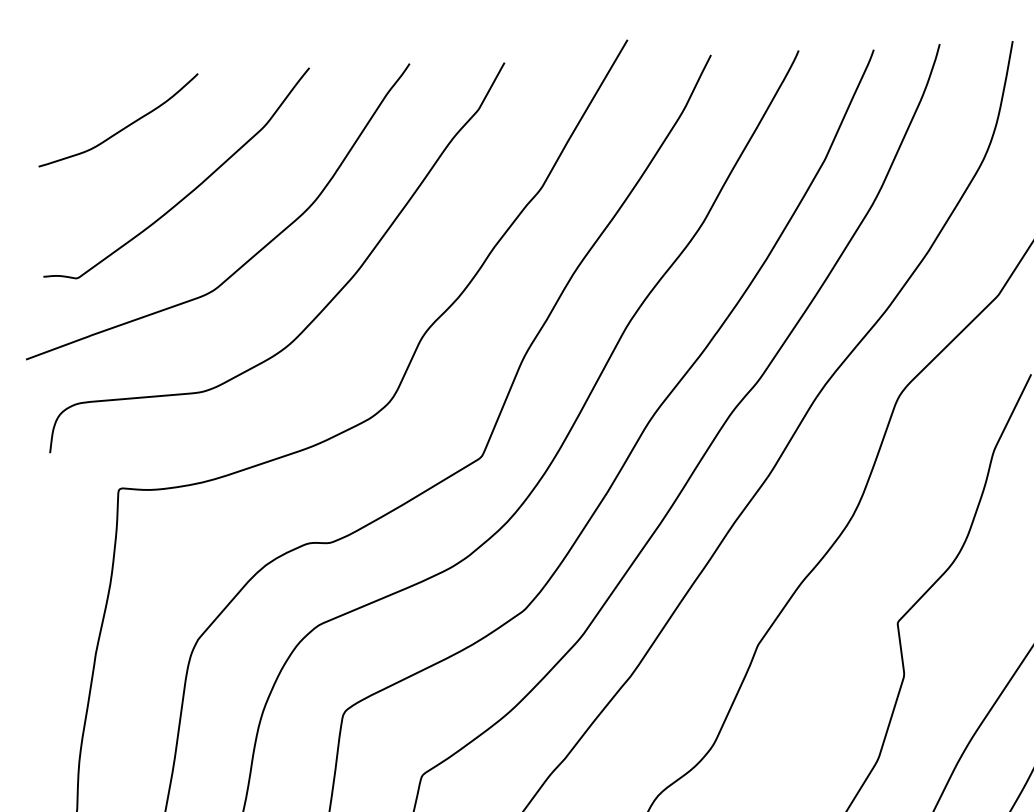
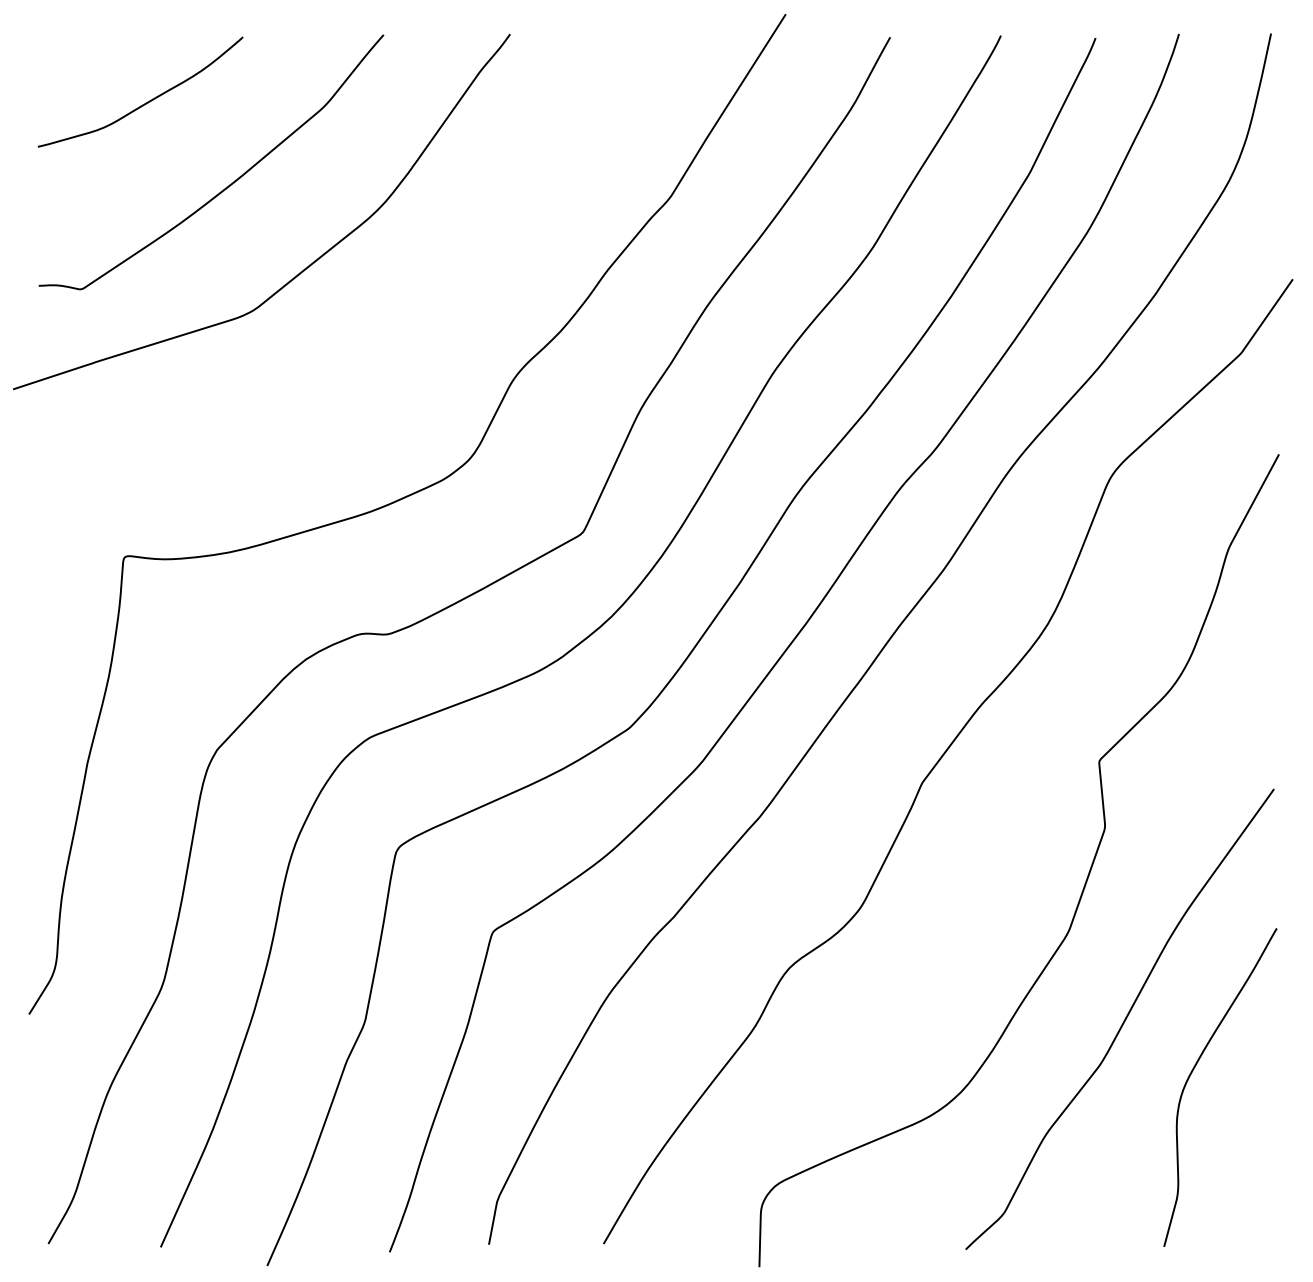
curve: (330, 300) -> (399, 328), removed

